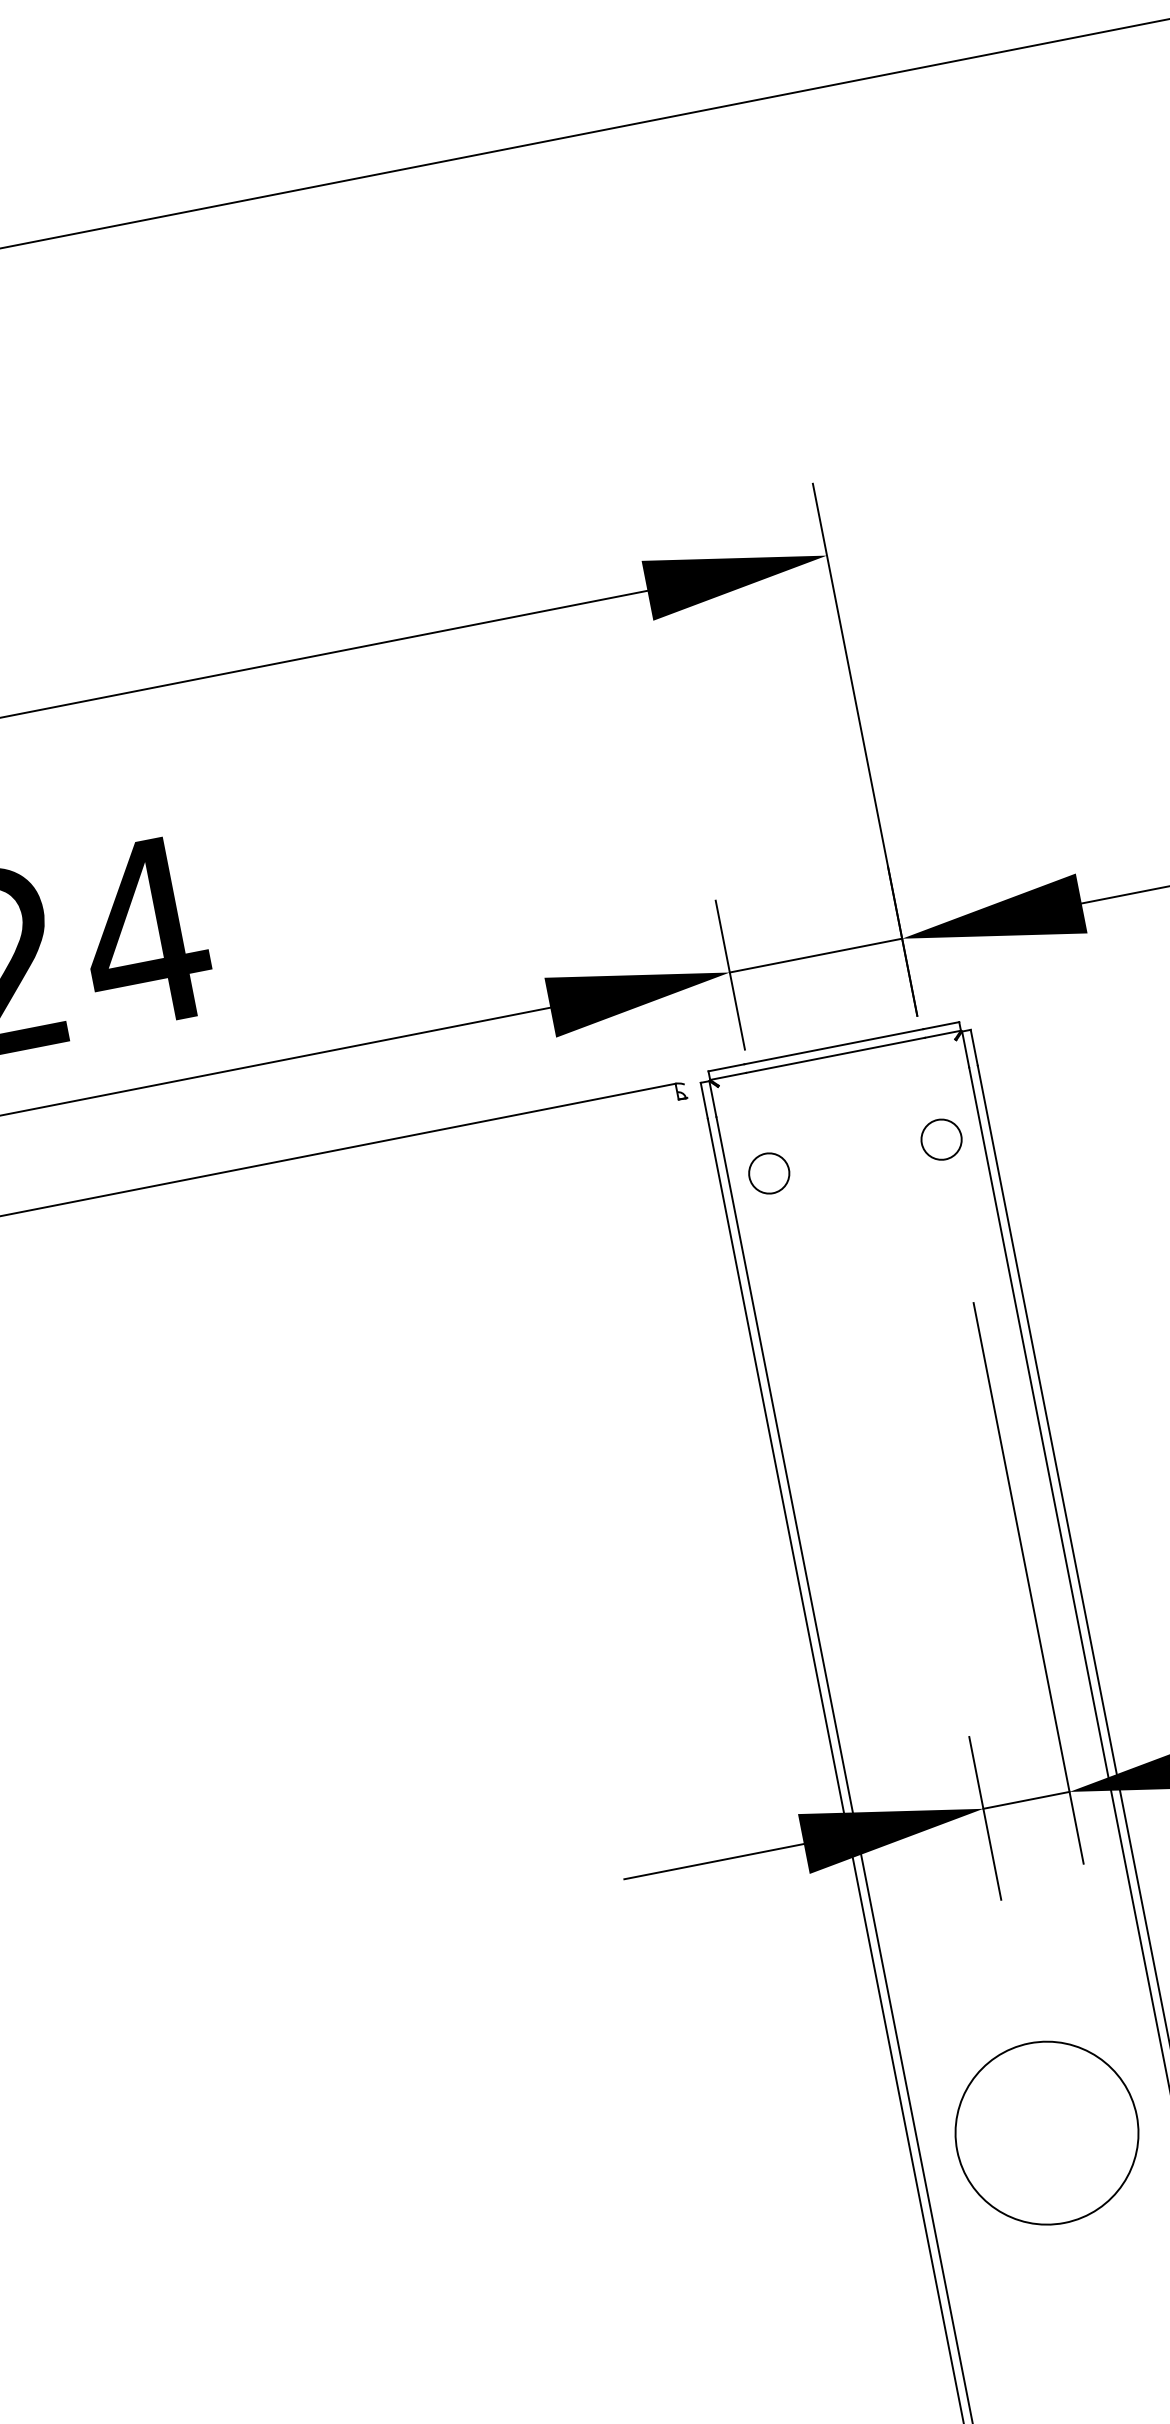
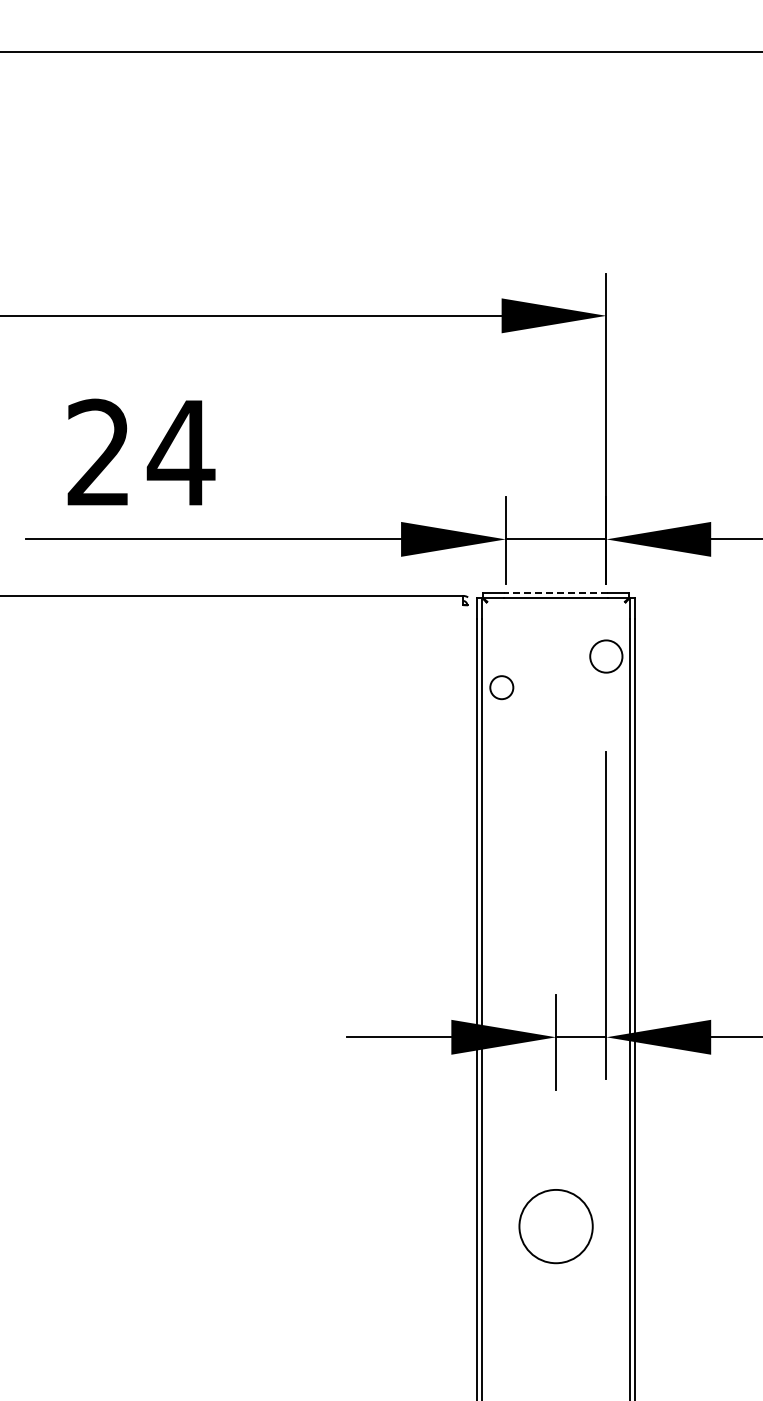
line: (832, 1046) -> (555, 592), solid -> dashed
circle: (941, 1139) -> (606, 656), size x1.4
circle: (768, 1173) -> (501, 687), moved
circle: (1045, 2133) -> (555, 1226), size x0.7

